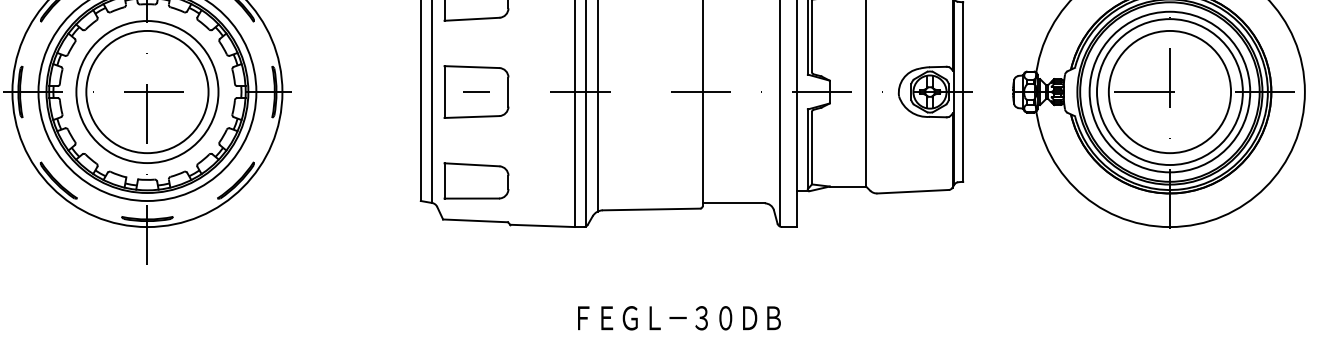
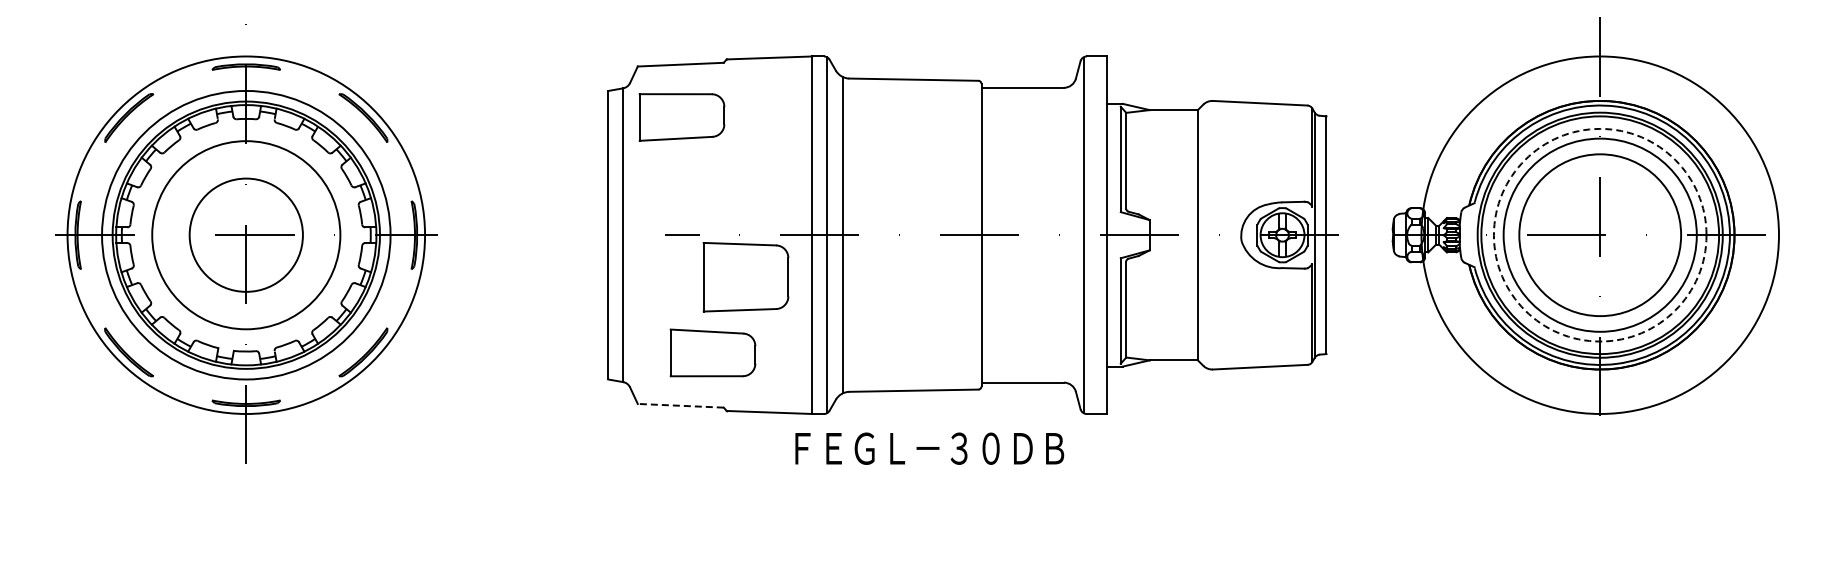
circle: (1169, 91) -> (1599, 234), solid -> dashed
circle: (147, 92) -> (246, 235), size x0.7
part: (476, 92) -> (745, 277), moved
part: (476, 180) -> (712, 352), moved
line: (475, 220) -> (680, 405), solid -> dashed
text: (679, 318) -> (929, 448), moved

